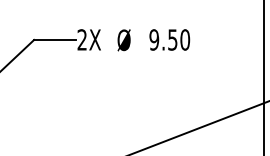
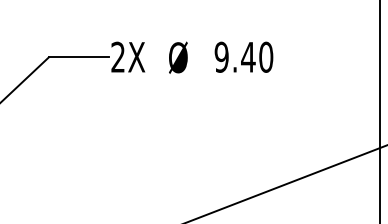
text: (172, 39) -> (247, 56), 9.50 -> 9.40

